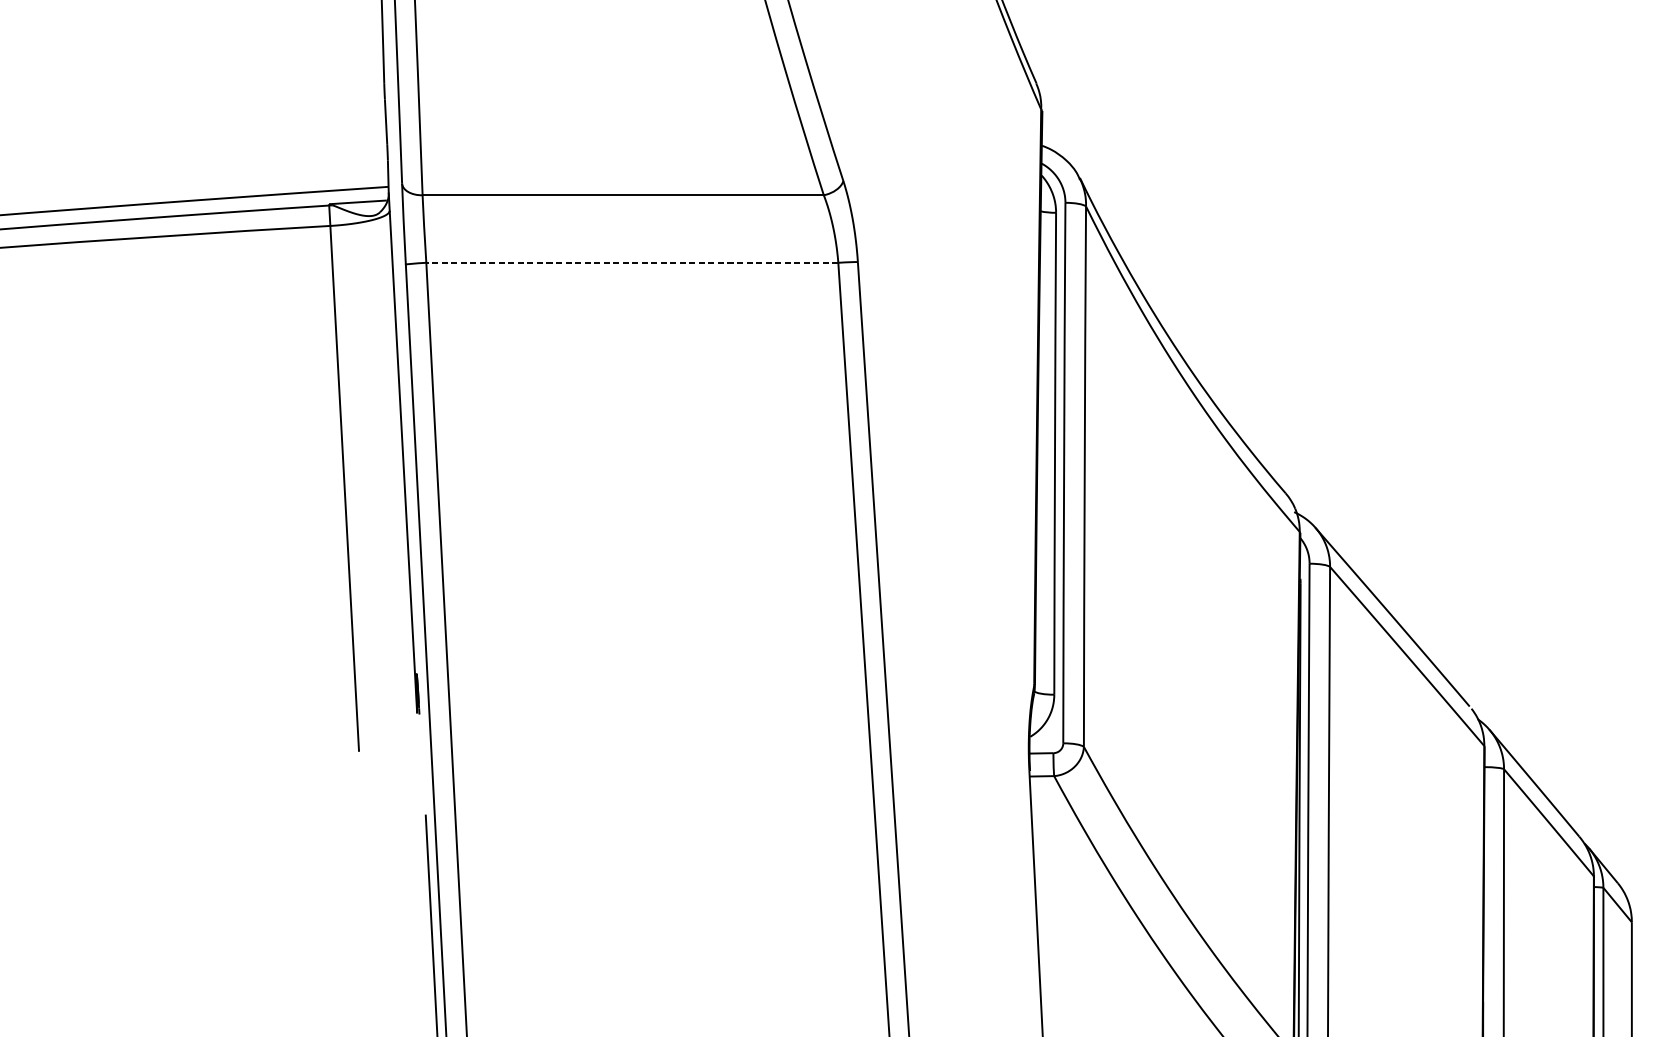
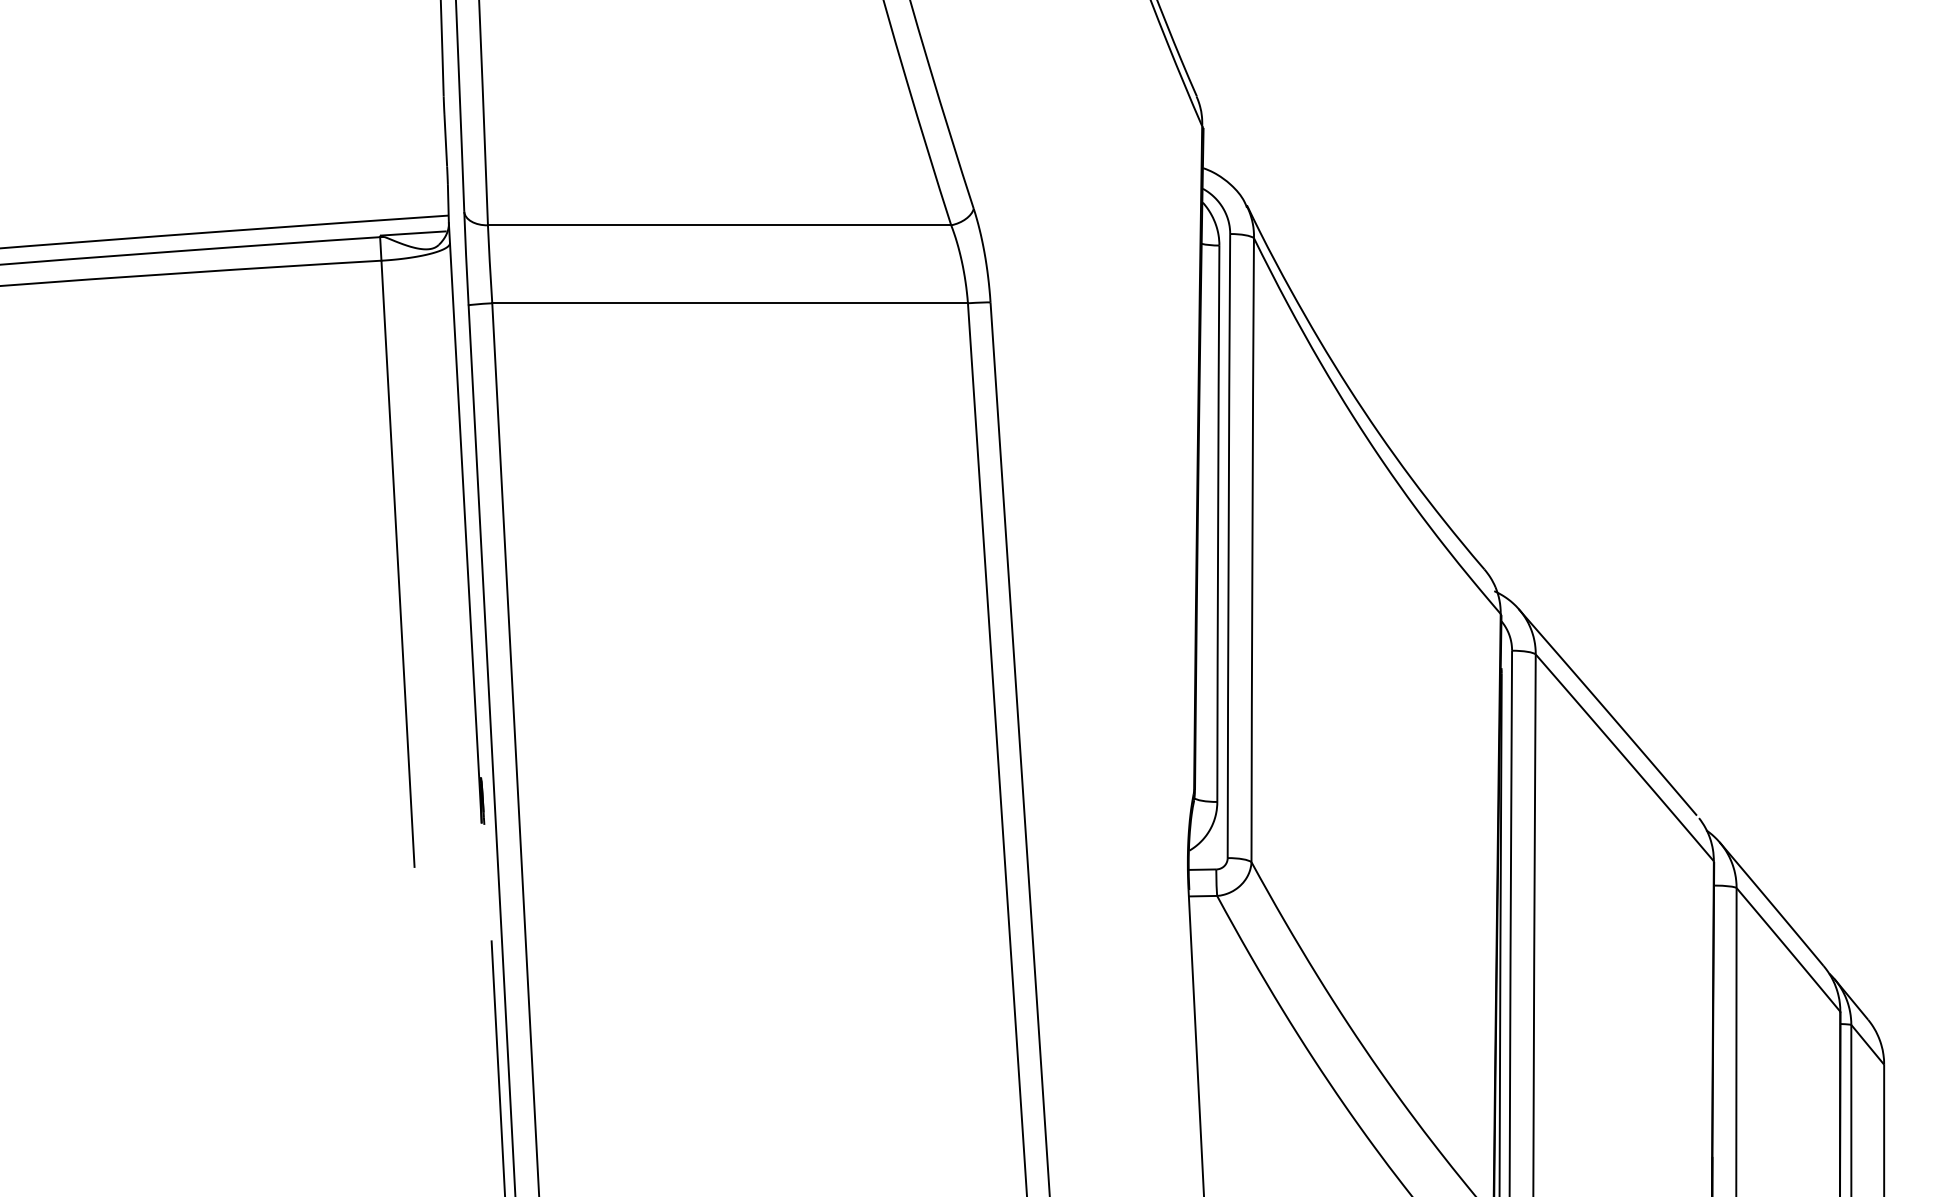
line: (632, 263) -> (730, 303), dashed -> solid

